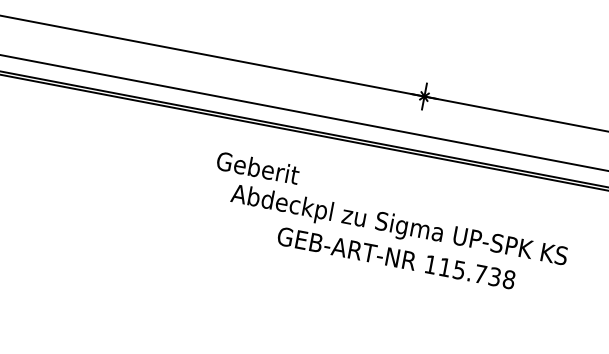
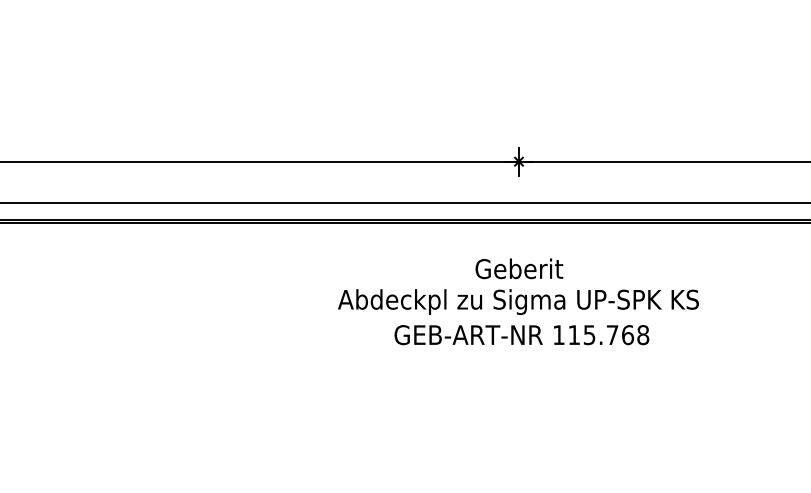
text: (258, 167) -> (519, 268), moved
text: (495, 277) -> (628, 335), 115.738 -> 115.768

